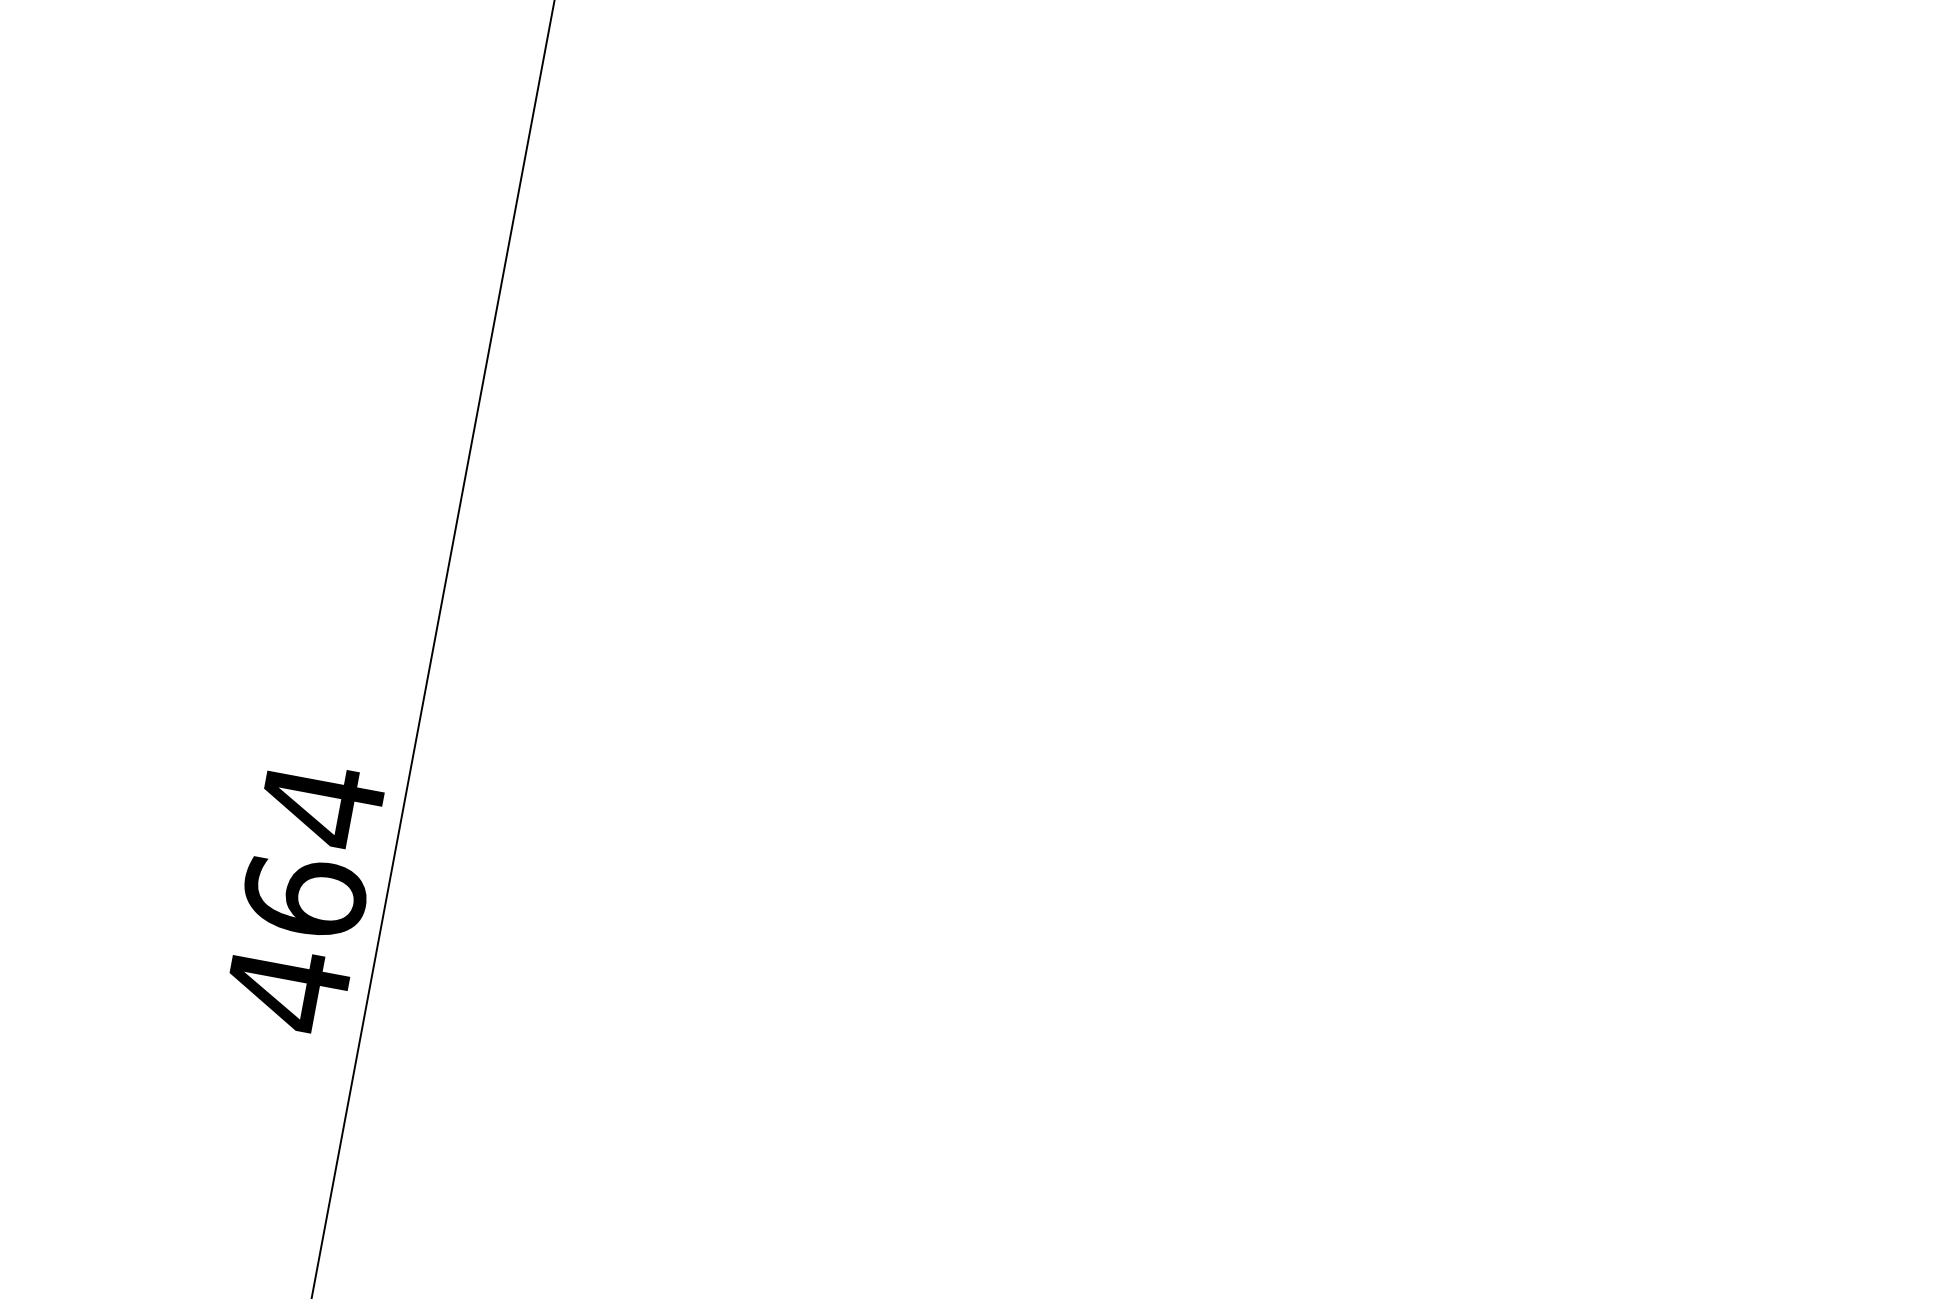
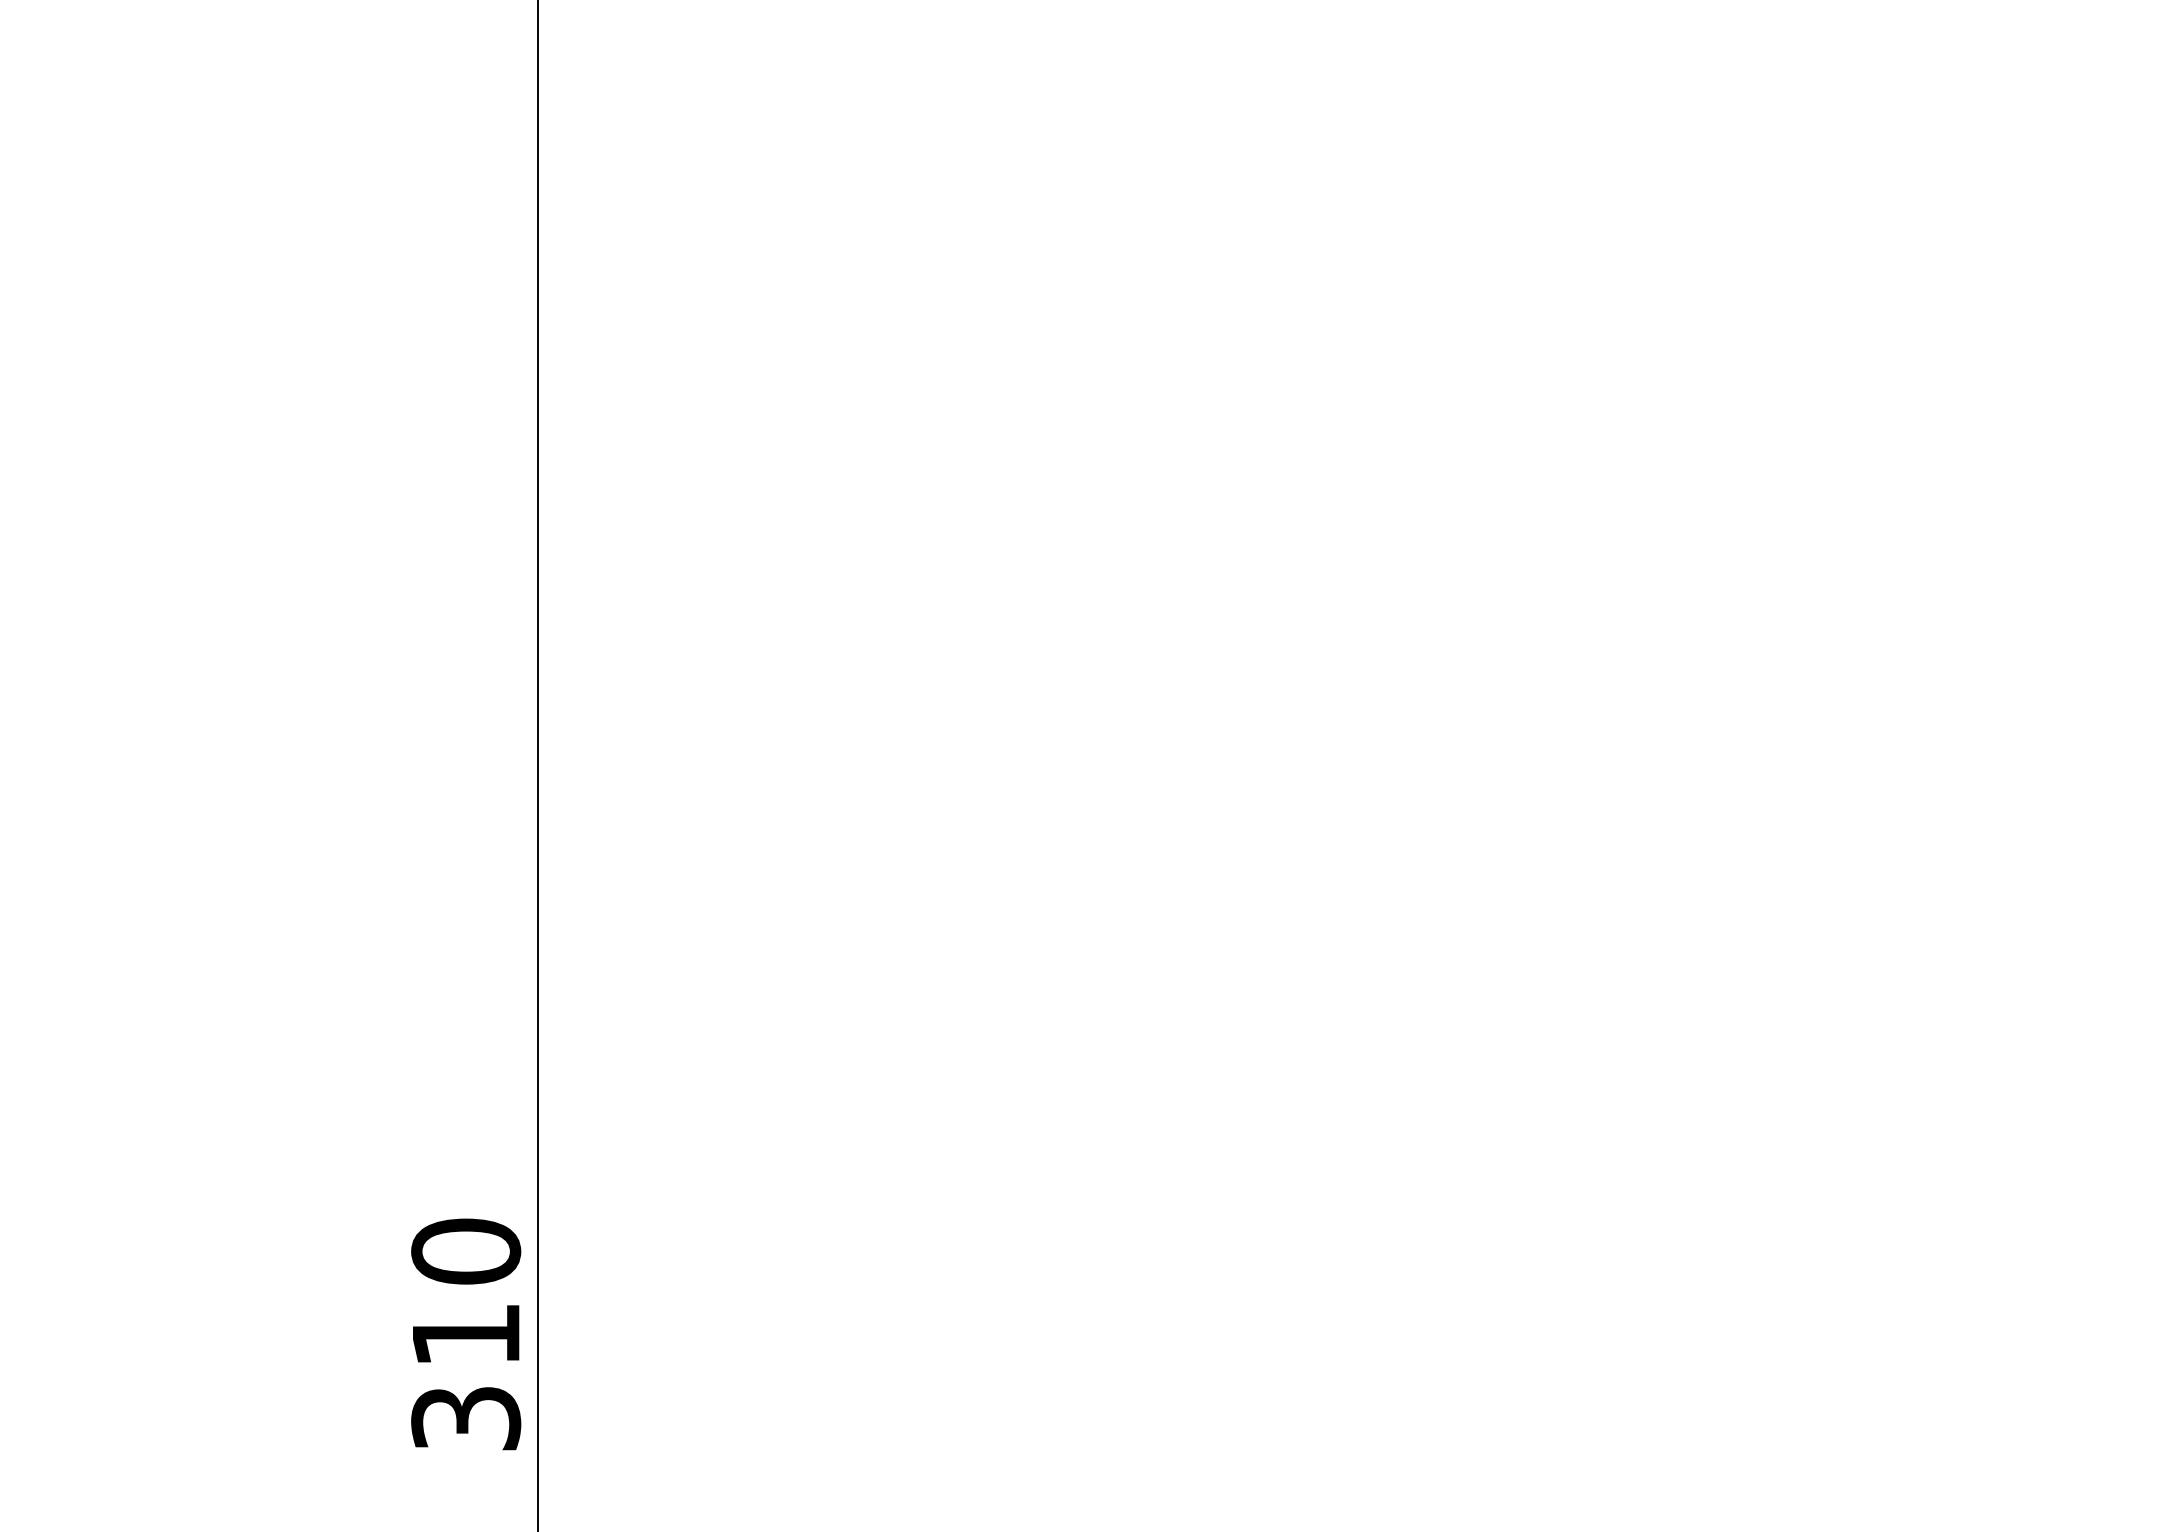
text: (304, 897) -> (466, 1335), 464 -> 310

